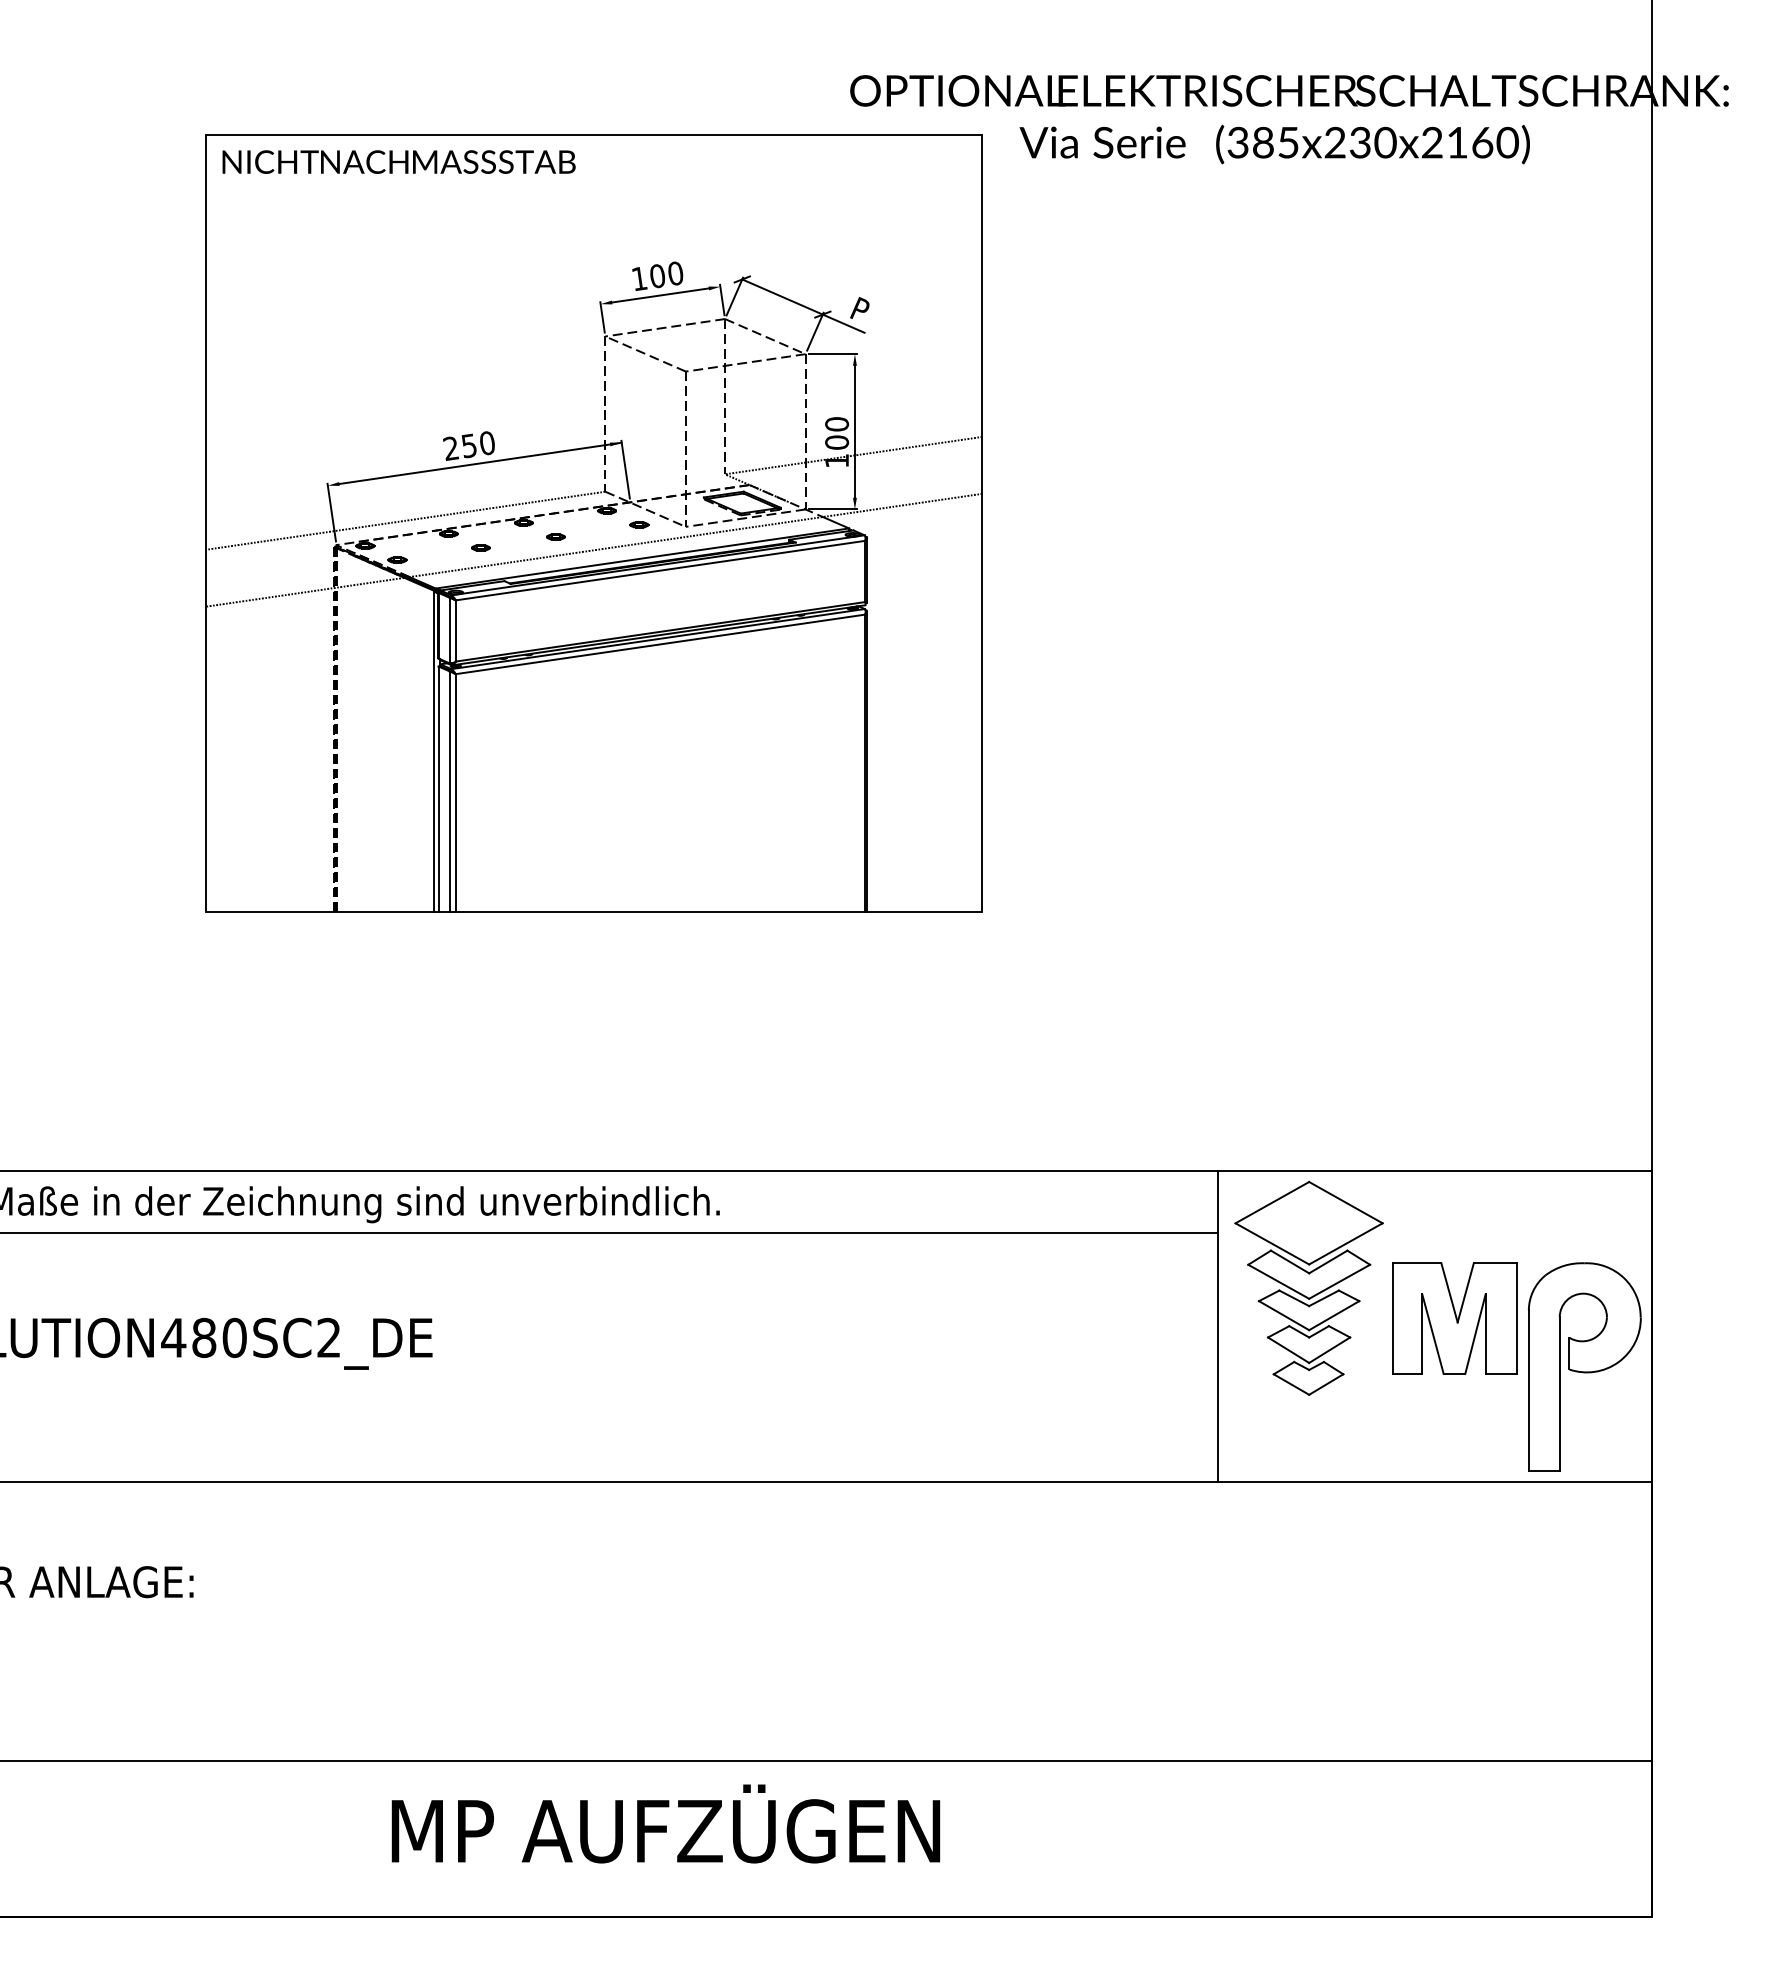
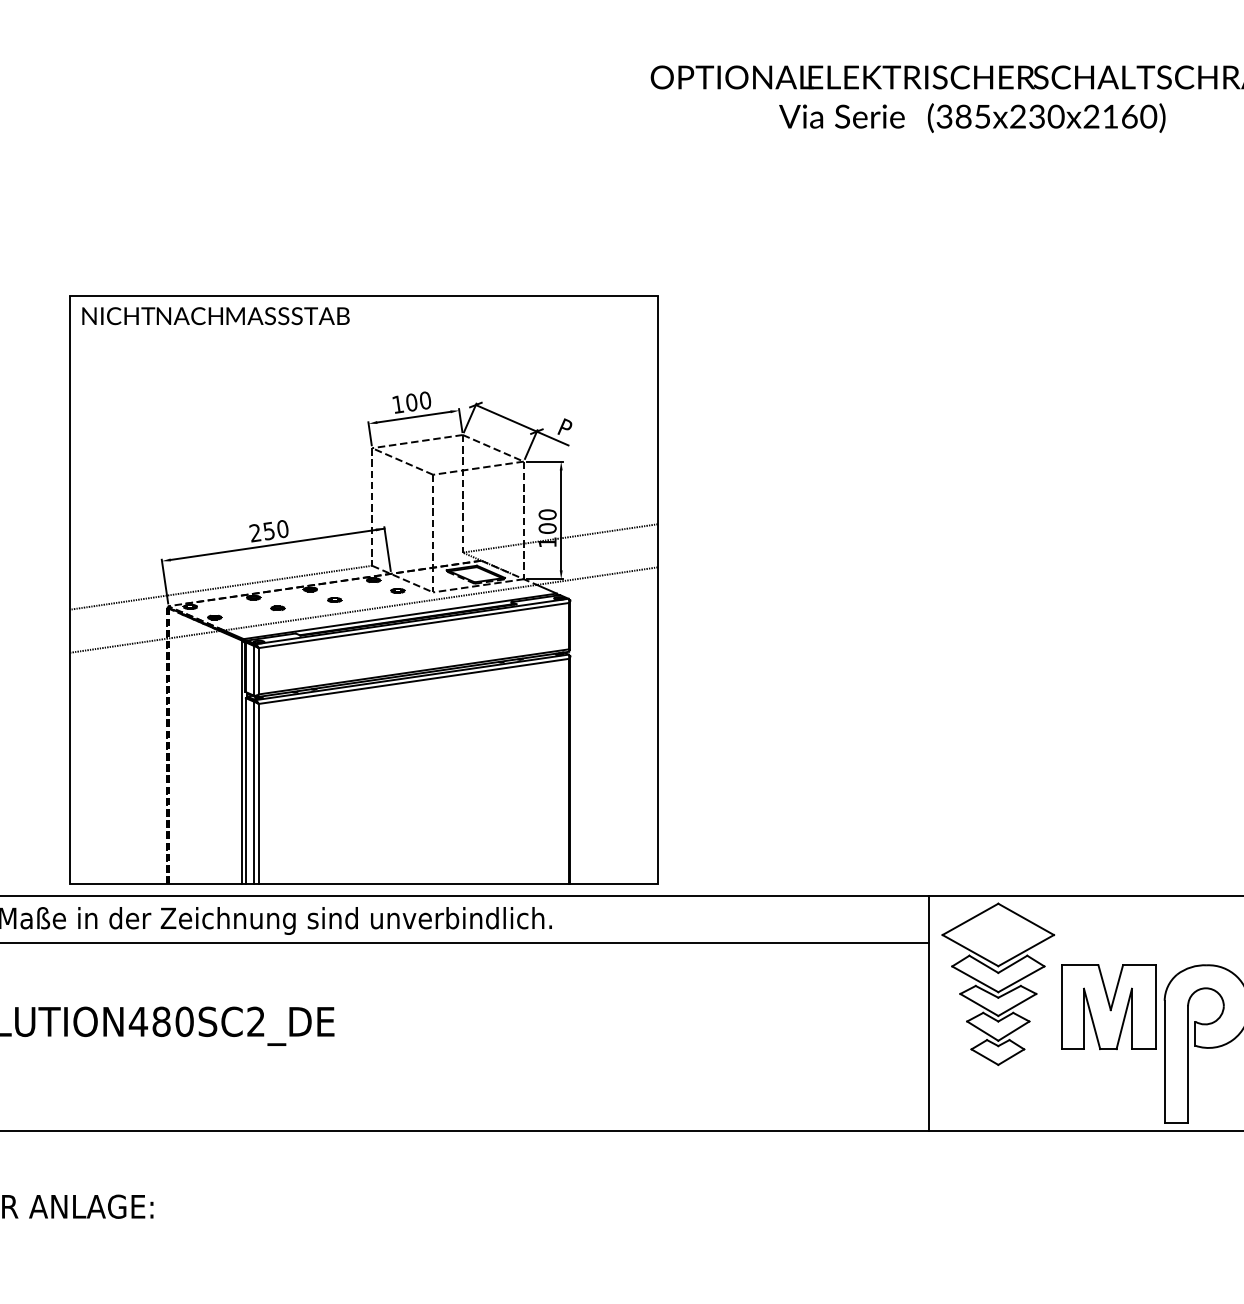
part: (593, 523) -> (363, 589), moved

